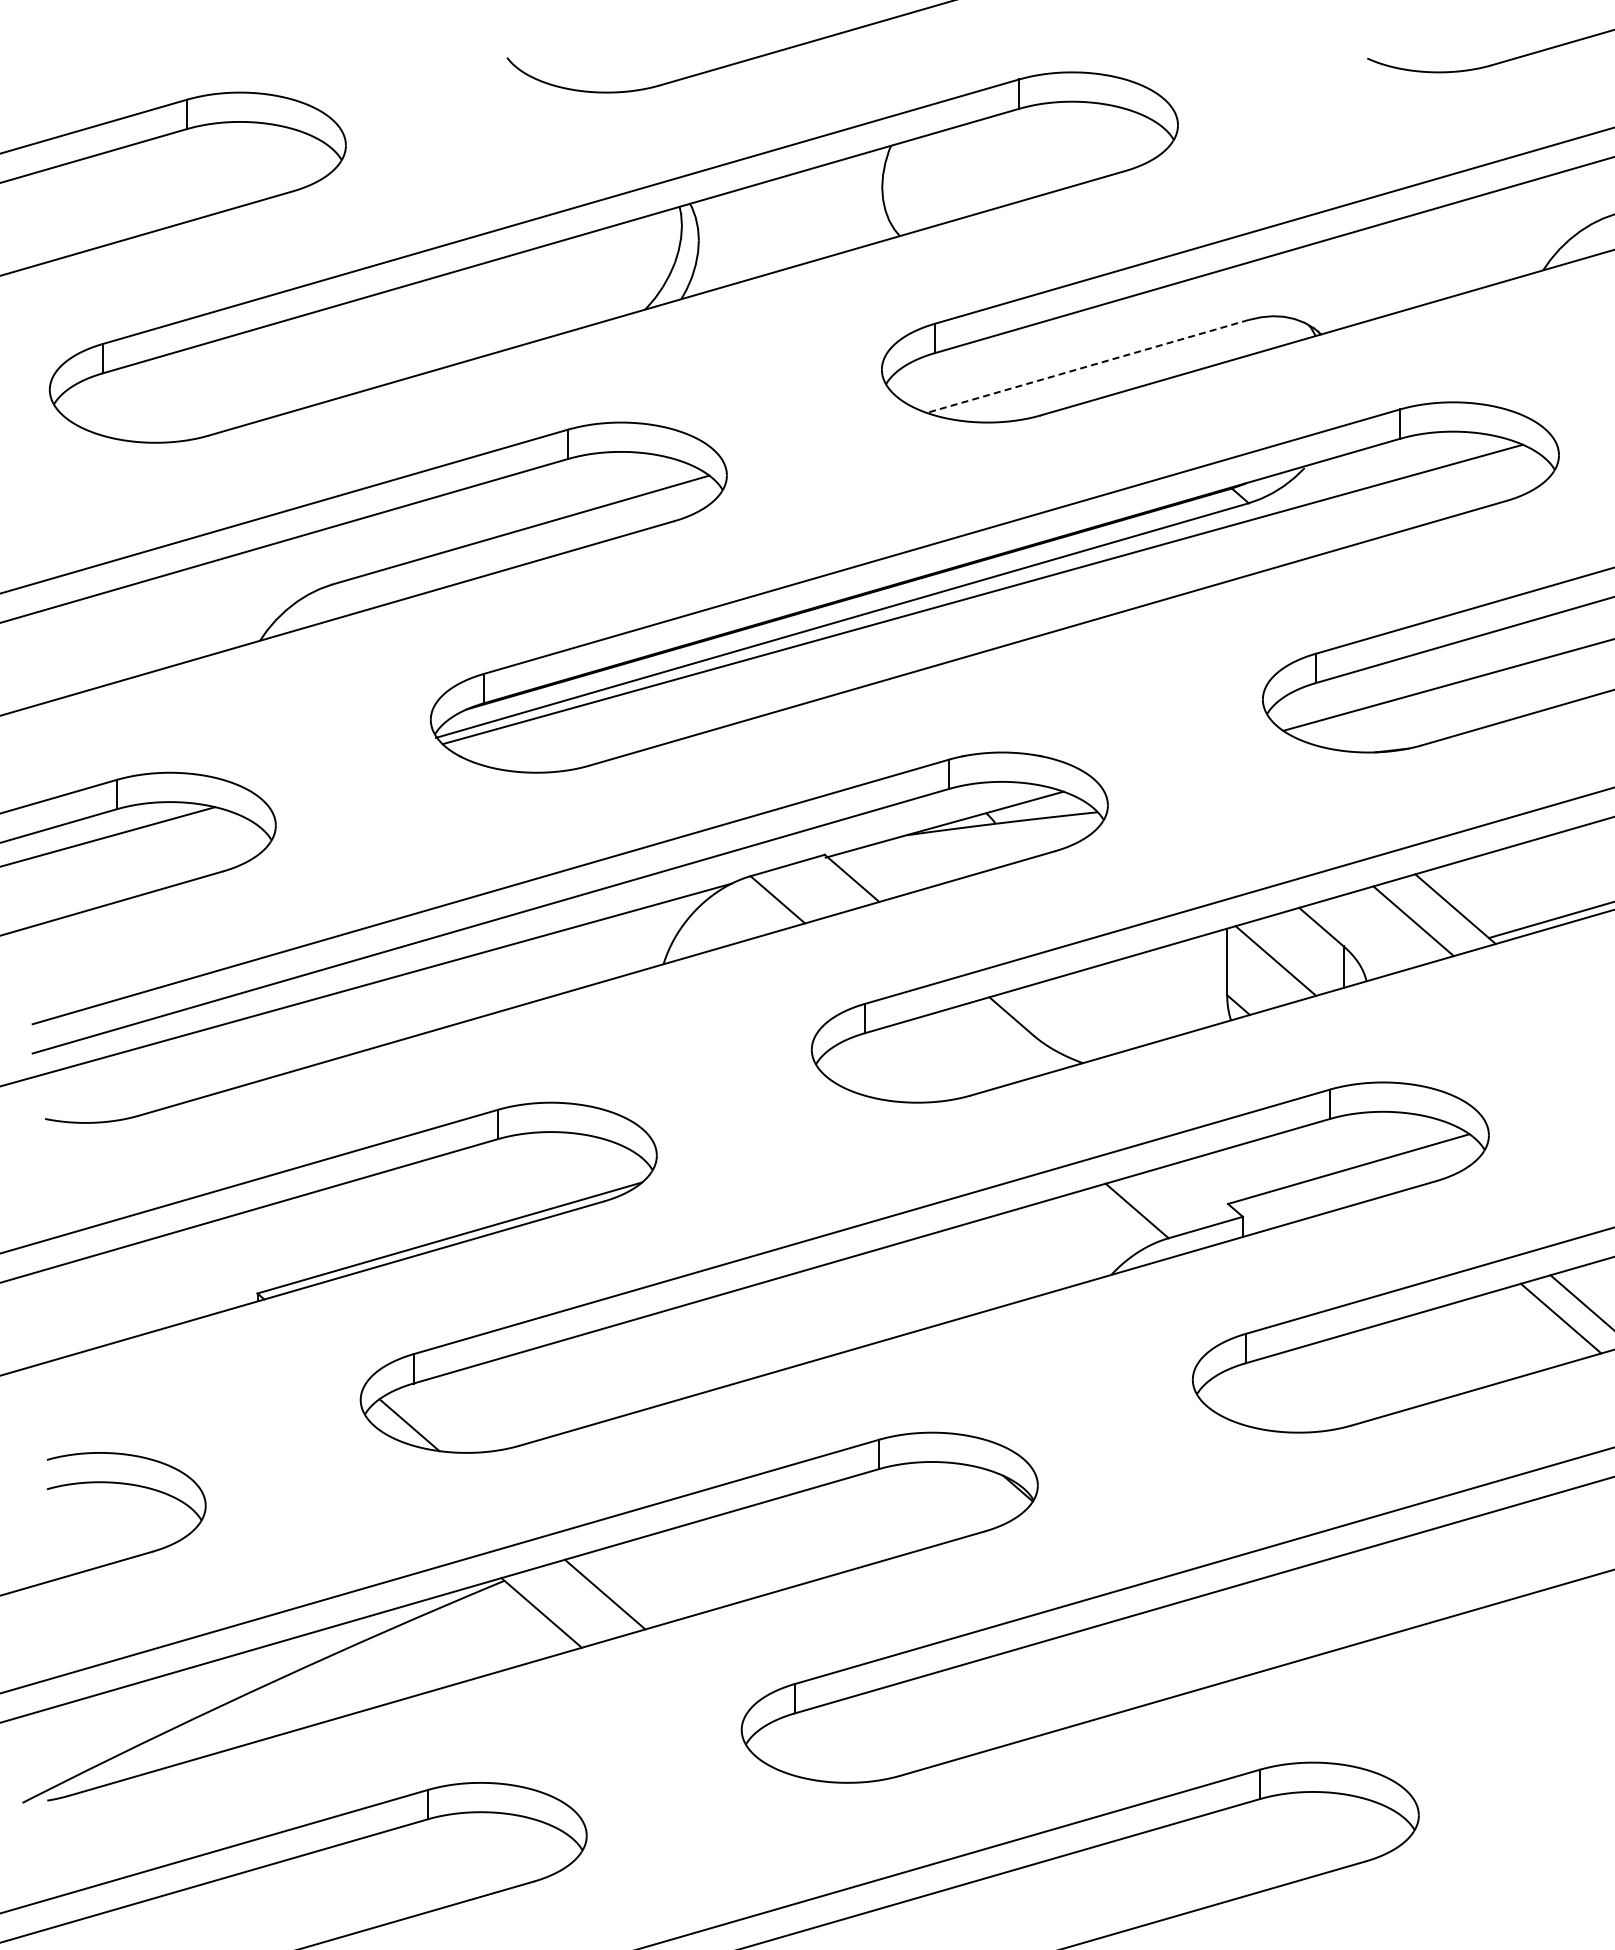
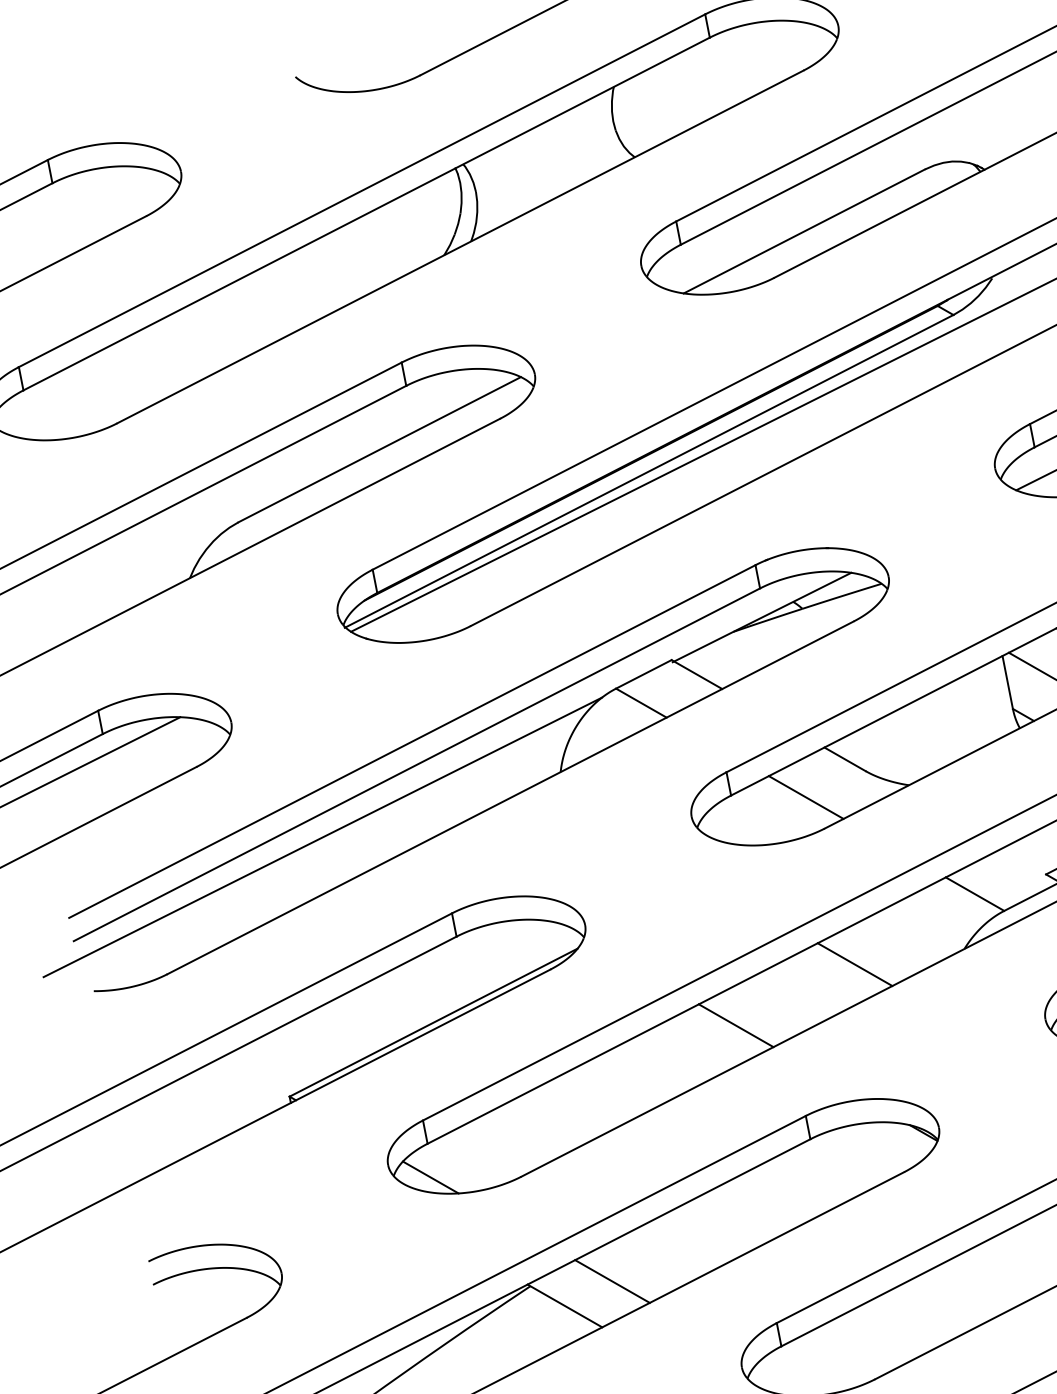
line: (1087, 366) -> (804, 231), dashed -> solid
line: (955, 1053) -> (806, 797), added
line: (974, 1267) -> (854, 964), added
line: (815, 1313) -> (735, 1025), added

